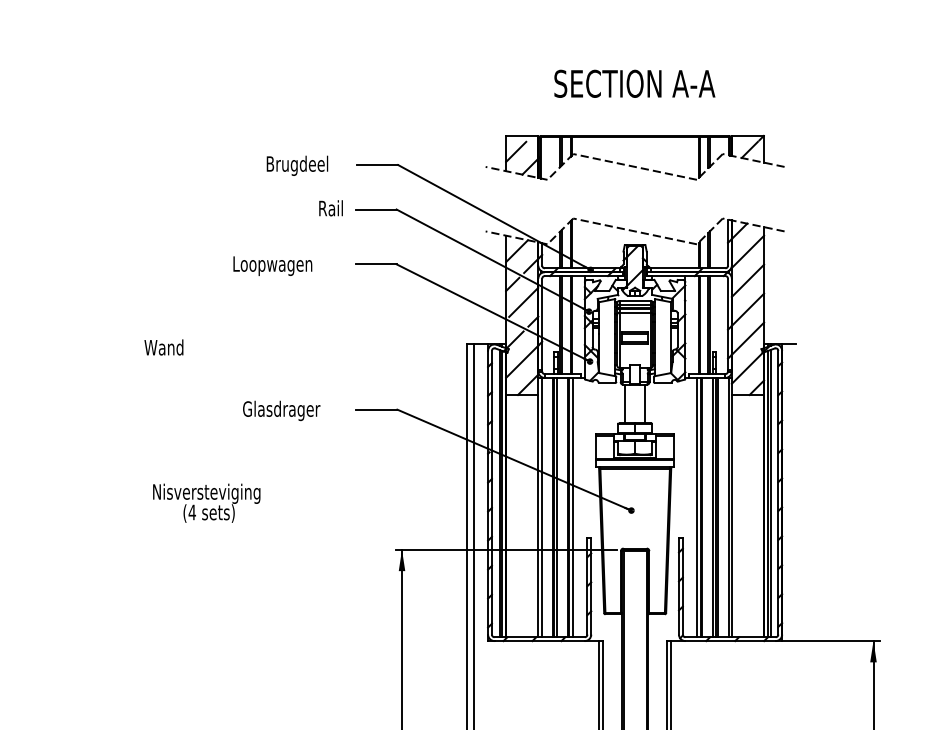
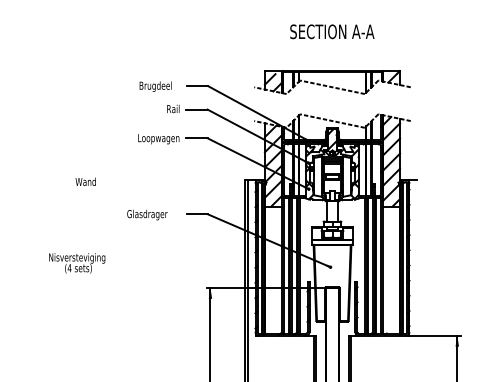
text: (635, 83) -> (332, 31), moved
text: (272, 266) -> (158, 139), moved
text: (207, 503) -> (77, 263), moved

